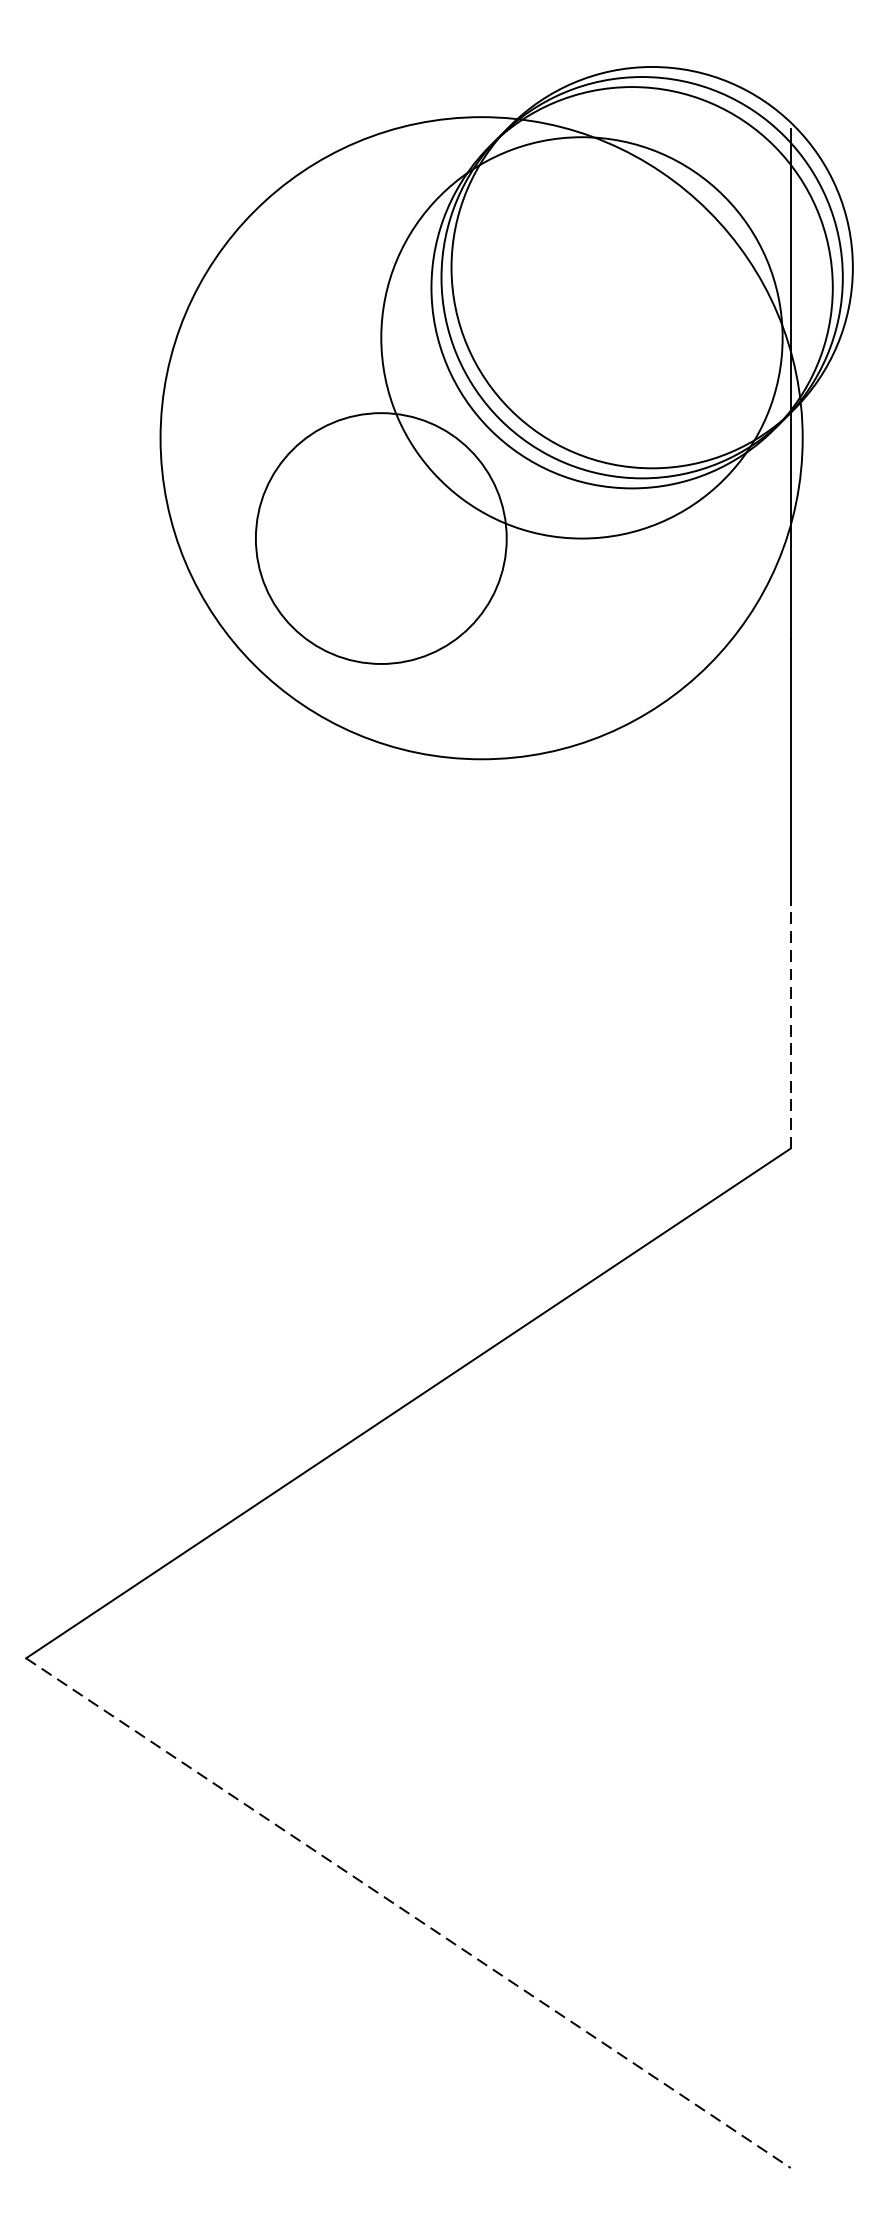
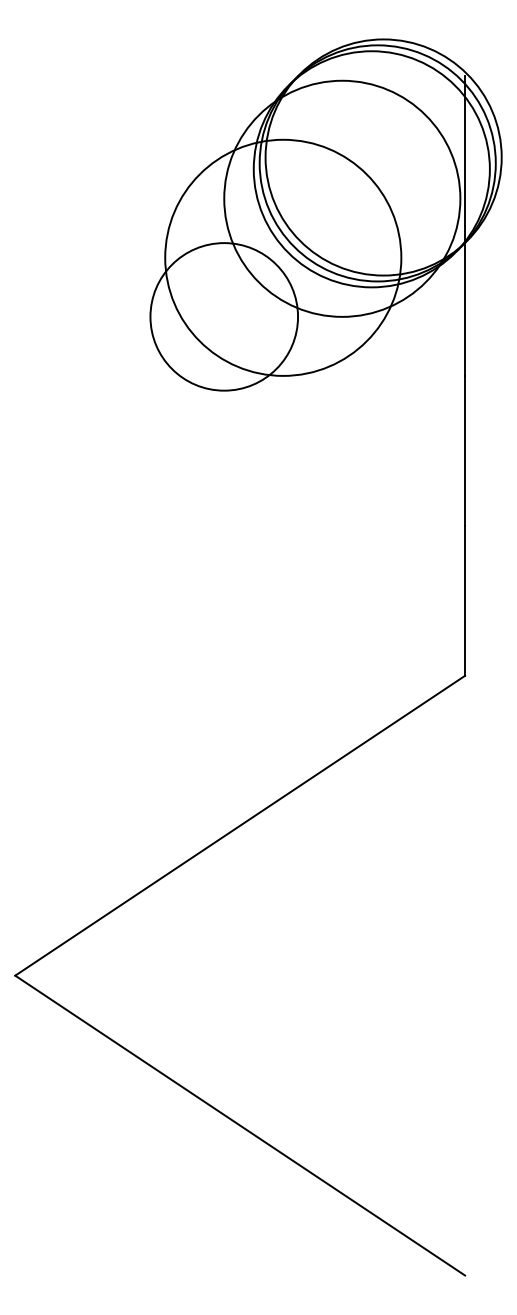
circle: (481, 437) -> (283, 257), size x0.62
line: (791, 1020) -> (465, 600), dashed -> solid
line: (408, 1912) -> (240, 1125), dashed -> solid

